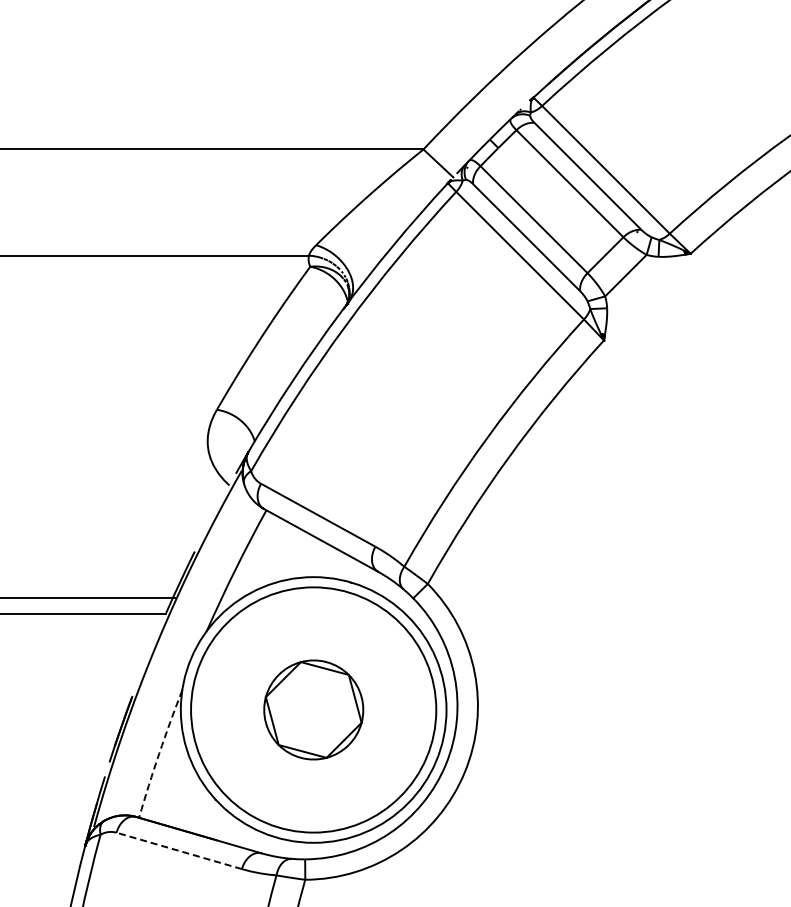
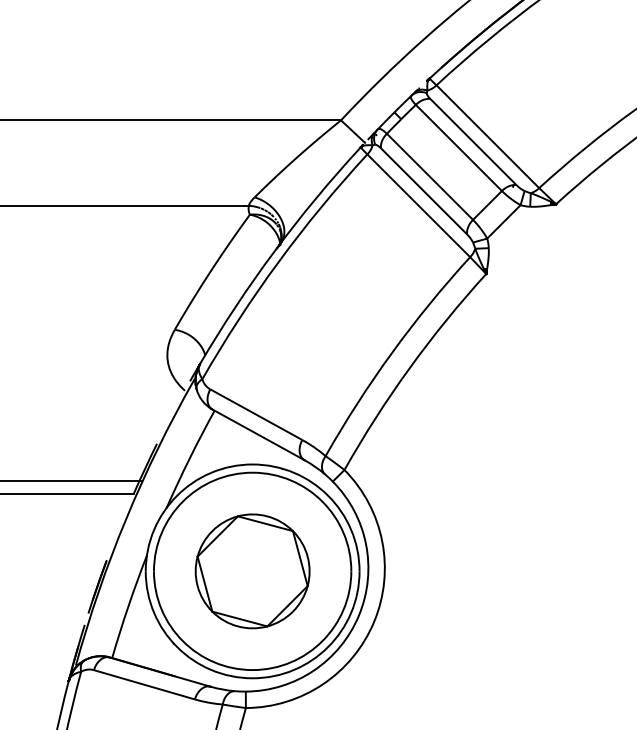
part: (313, 709) -> (252, 571), size x1.43
arc: (159, 753) -> (128, 606), dashed -> solid
line: (179, 850) -> (144, 684), dashed -> solid

